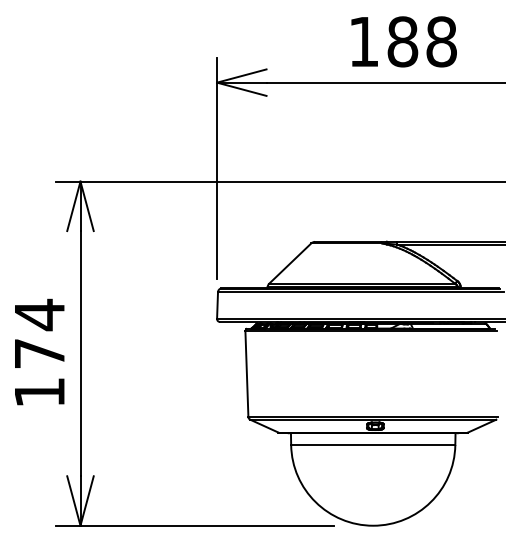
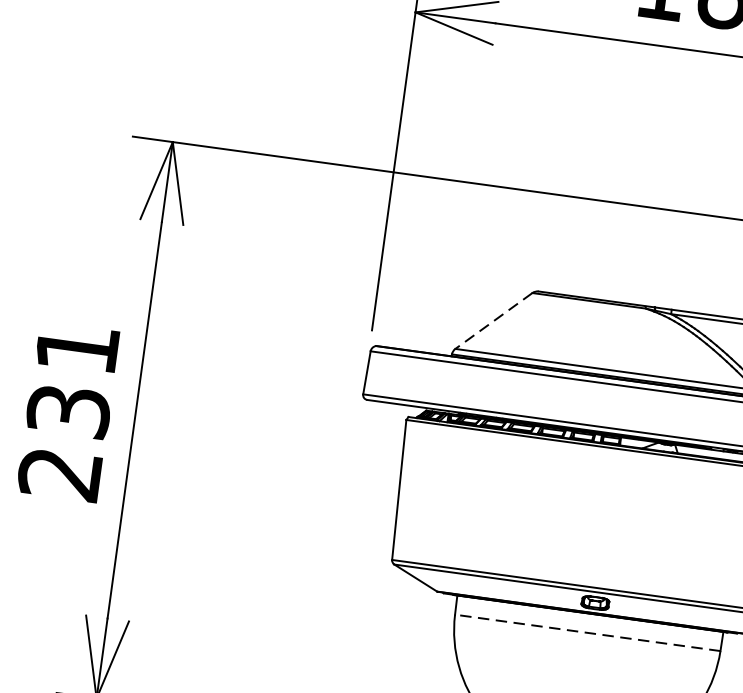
line: (289, 263) -> (492, 320), solid -> dashed
text: (39, 352) -> (68, 409), 174 -> 231
line: (372, 445) -> (586, 633), solid -> dashed

